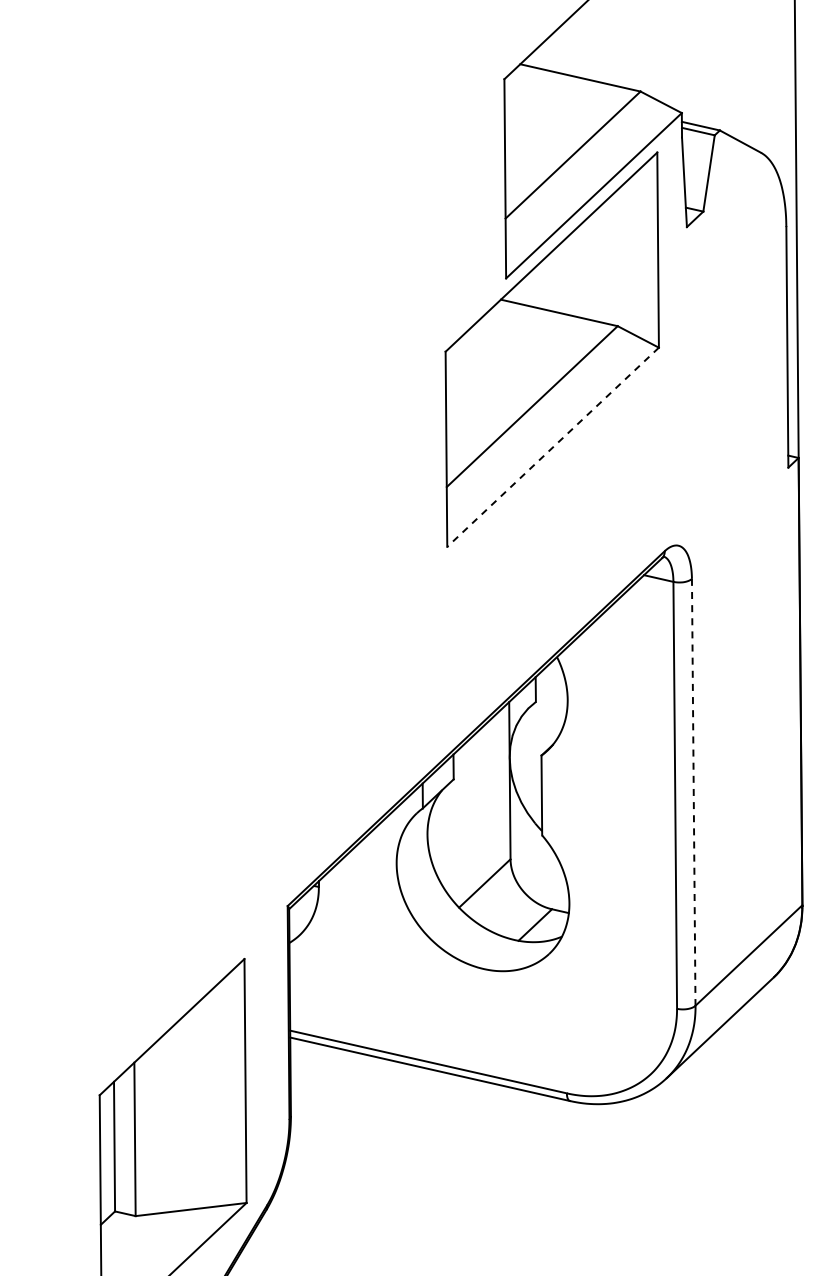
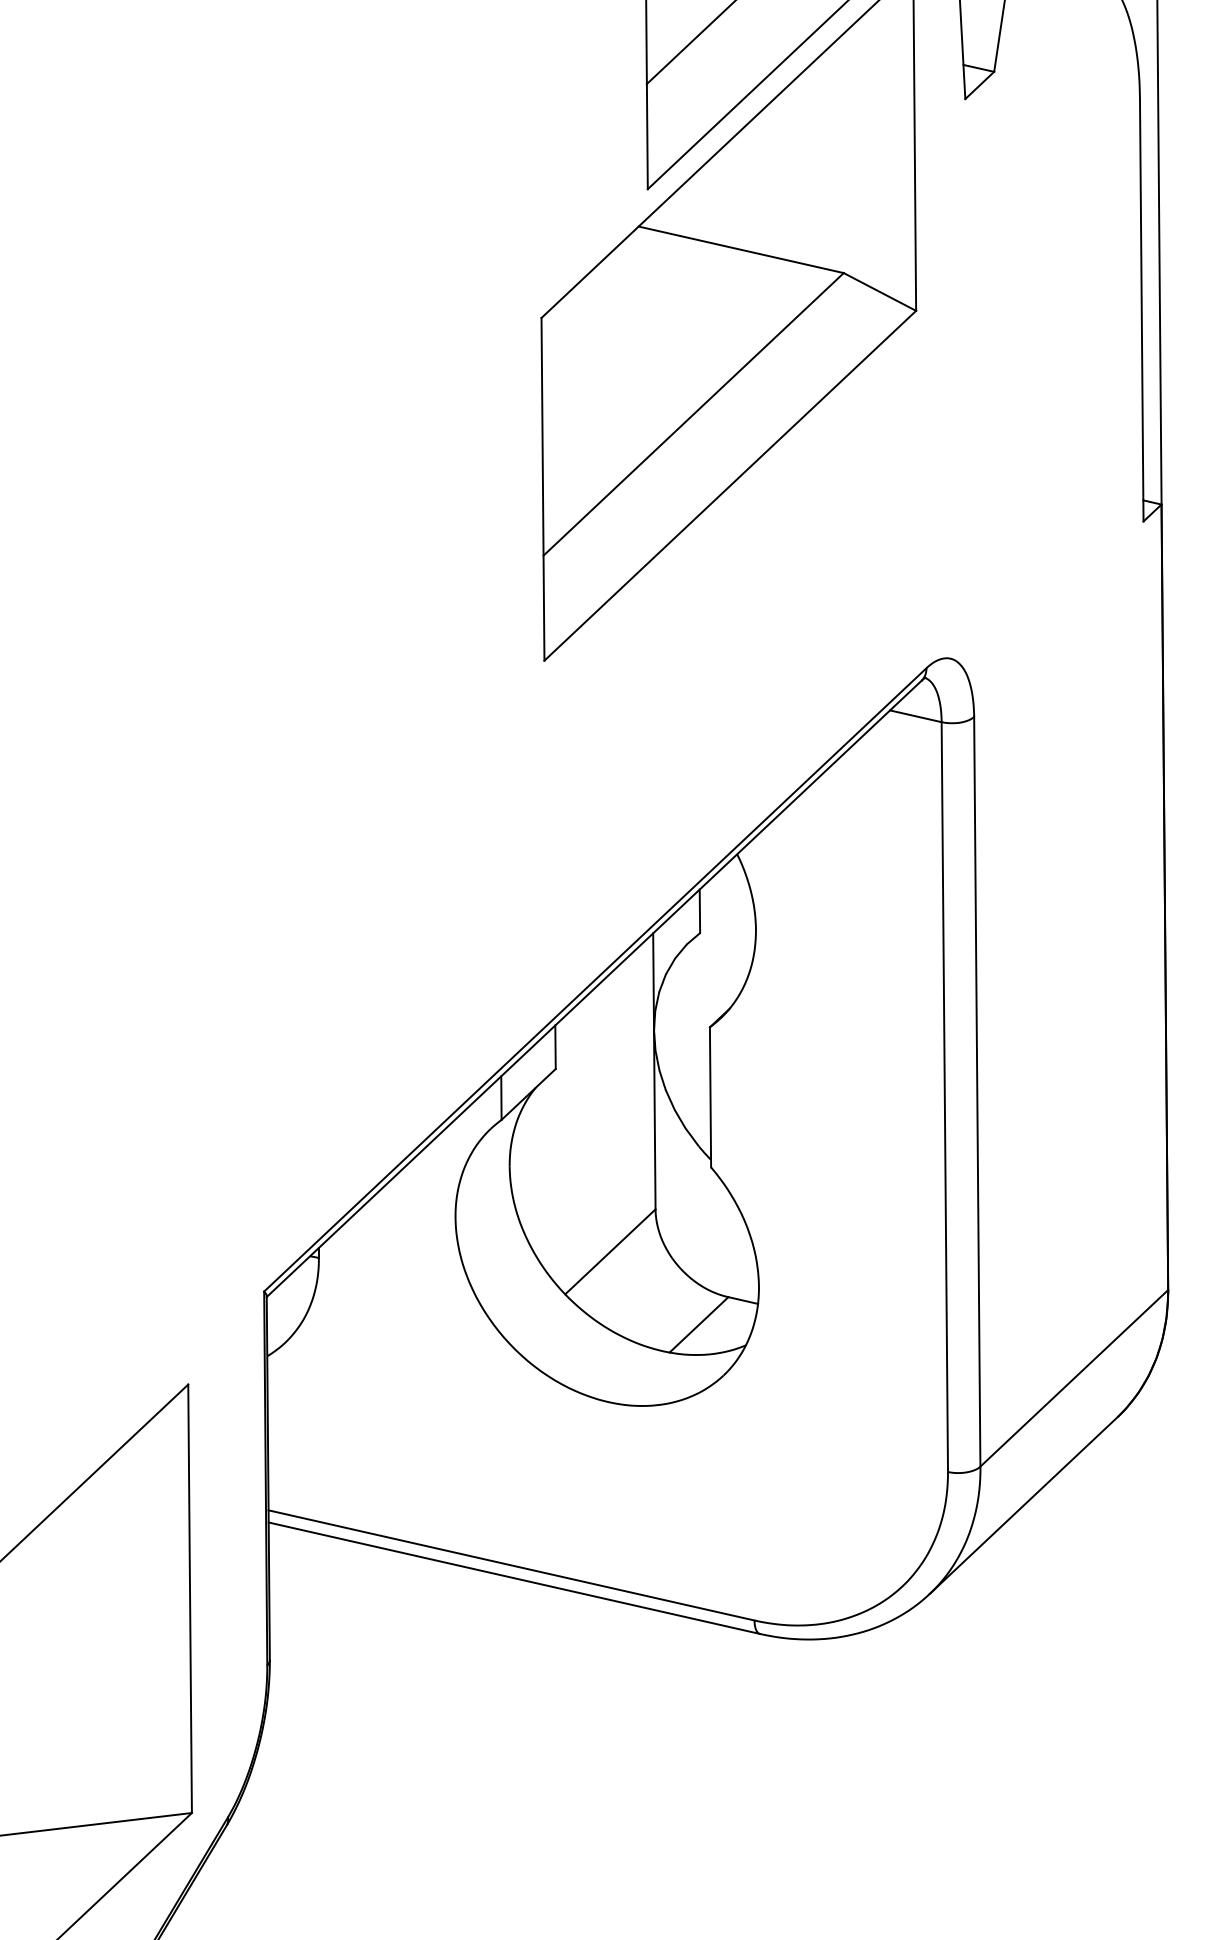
line: (552, 447) -> (729, 486), dashed -> solid
line: (693, 792) -> (976, 1092), dashed -> solid

